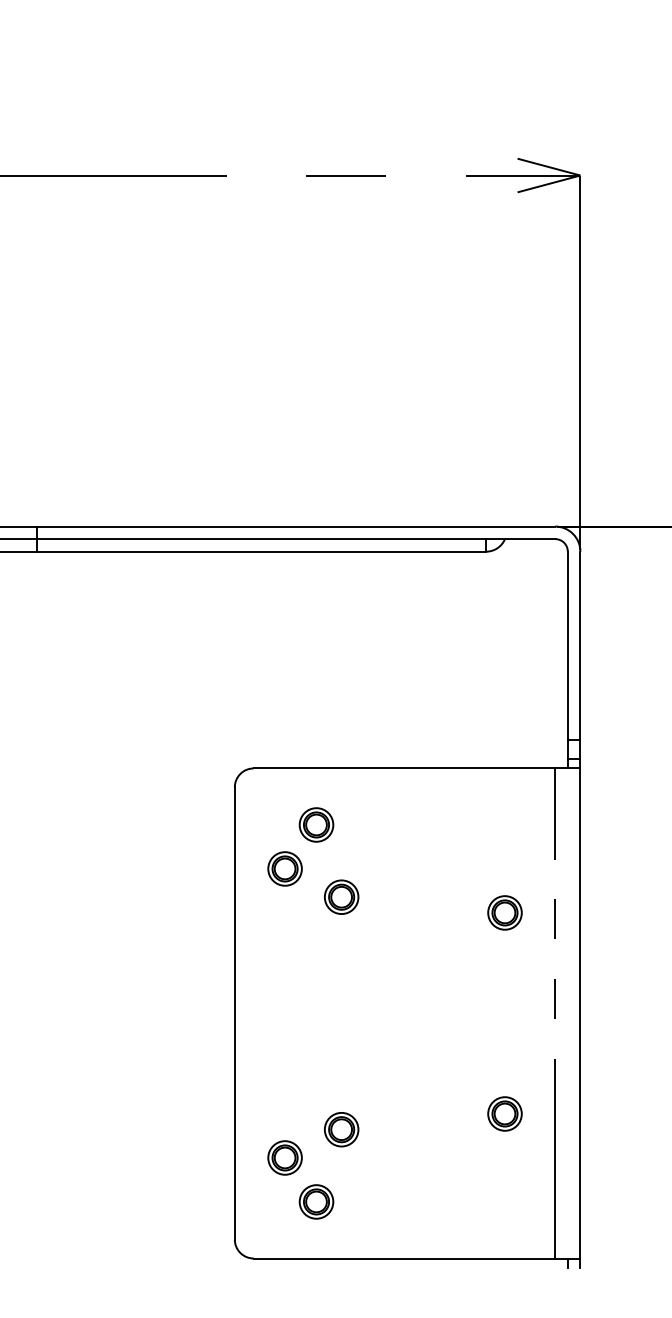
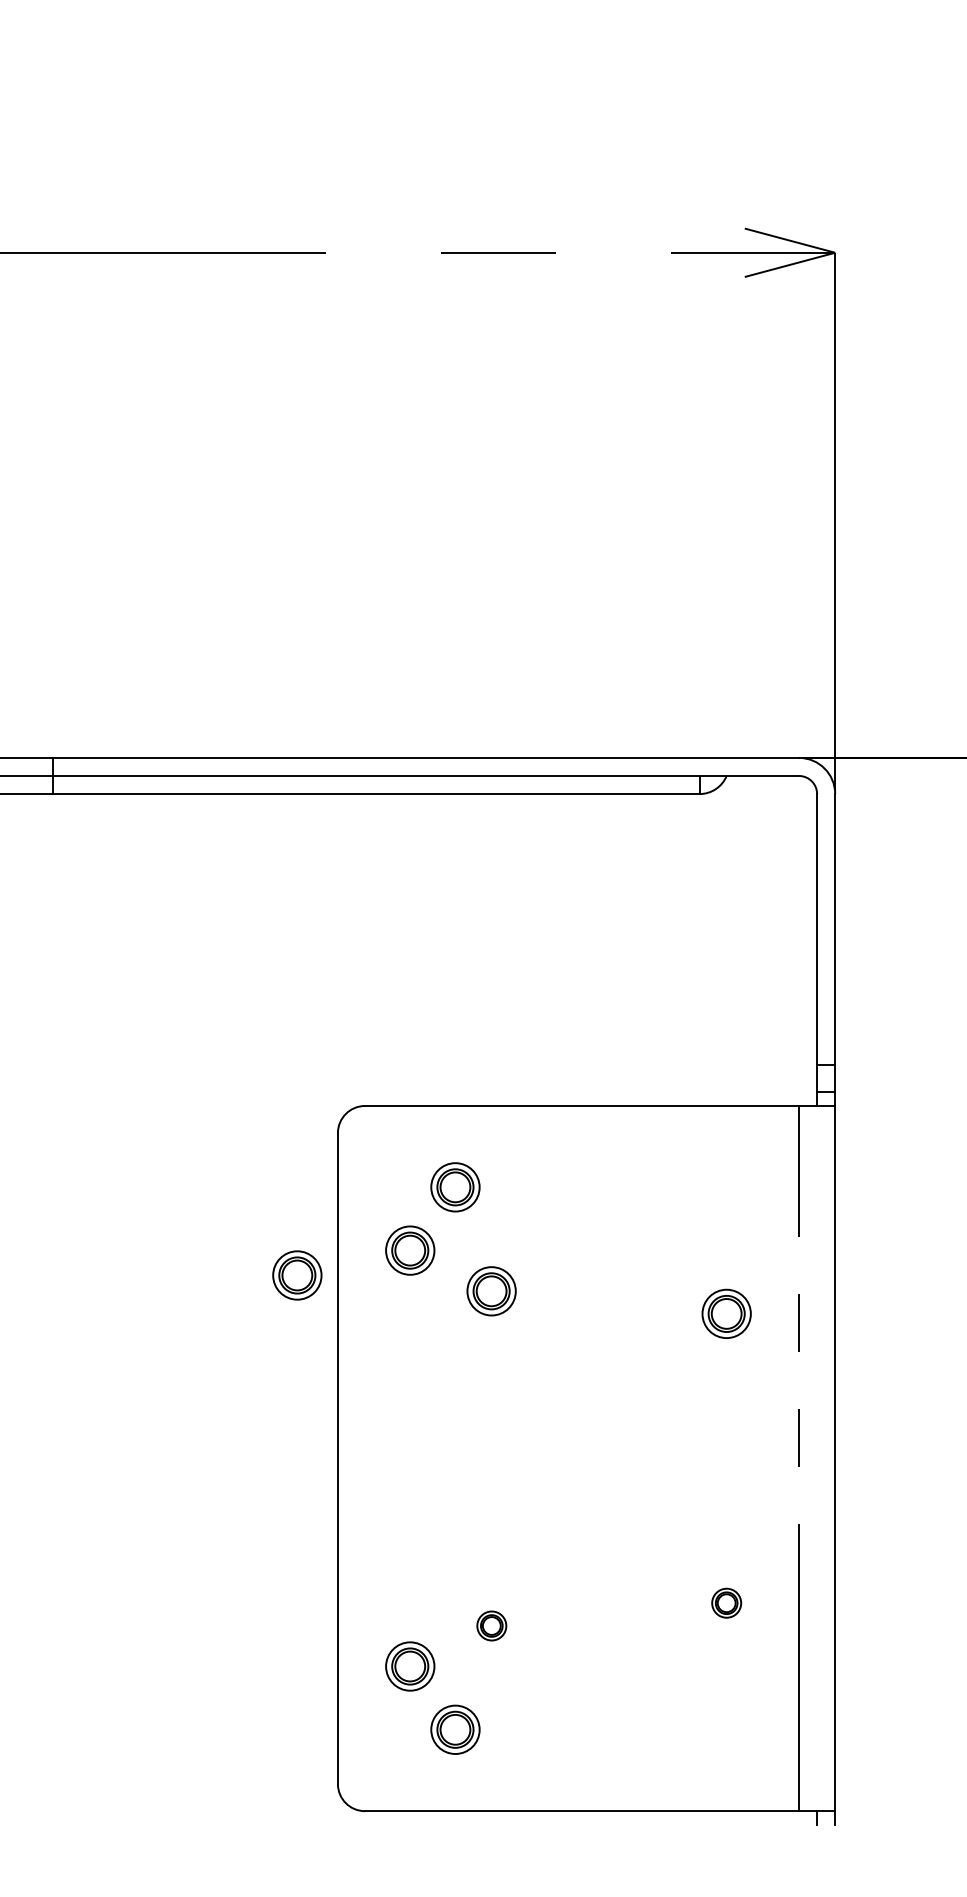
part: (206, 885) -> (297, 1274), added
part: (504, 1113) -> (725, 1602), size x0.6
part: (341, 1129) -> (491, 1625), size x0.6

